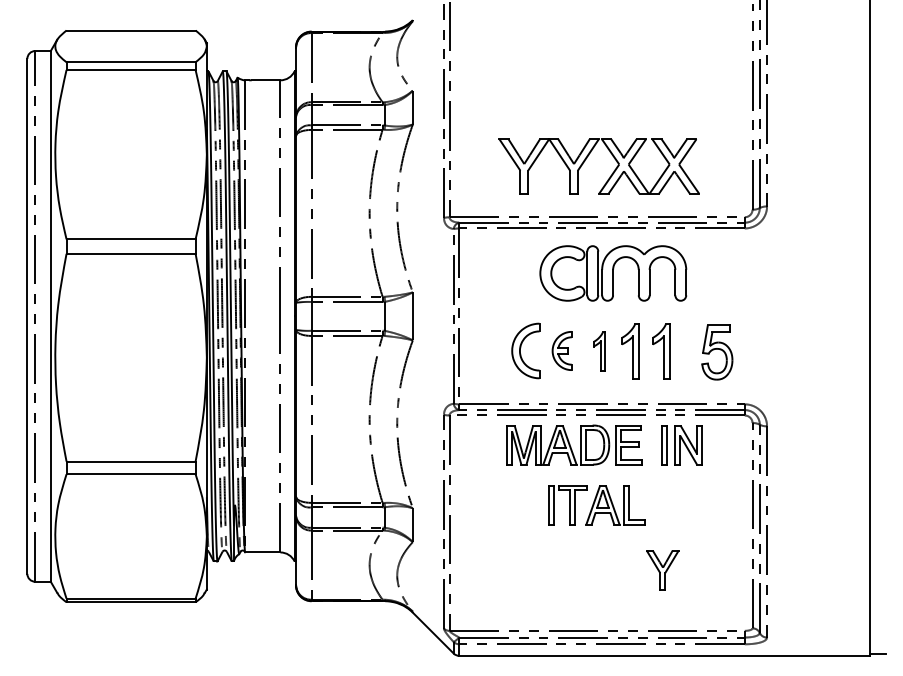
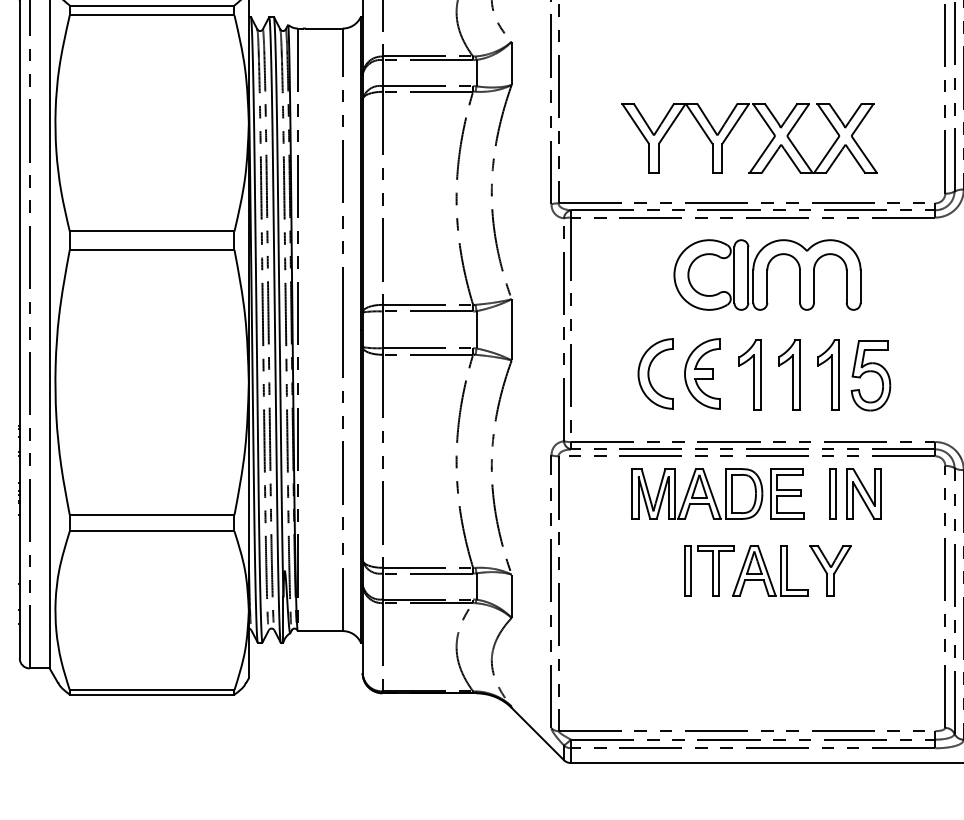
part: (561, 350) -> (701, 373), size x1.43
part: (599, 351) -> (749, 374), size x1.43
part: (717, 352) -> (871, 375), moved
part: (662, 570) -> (830, 571), moved

